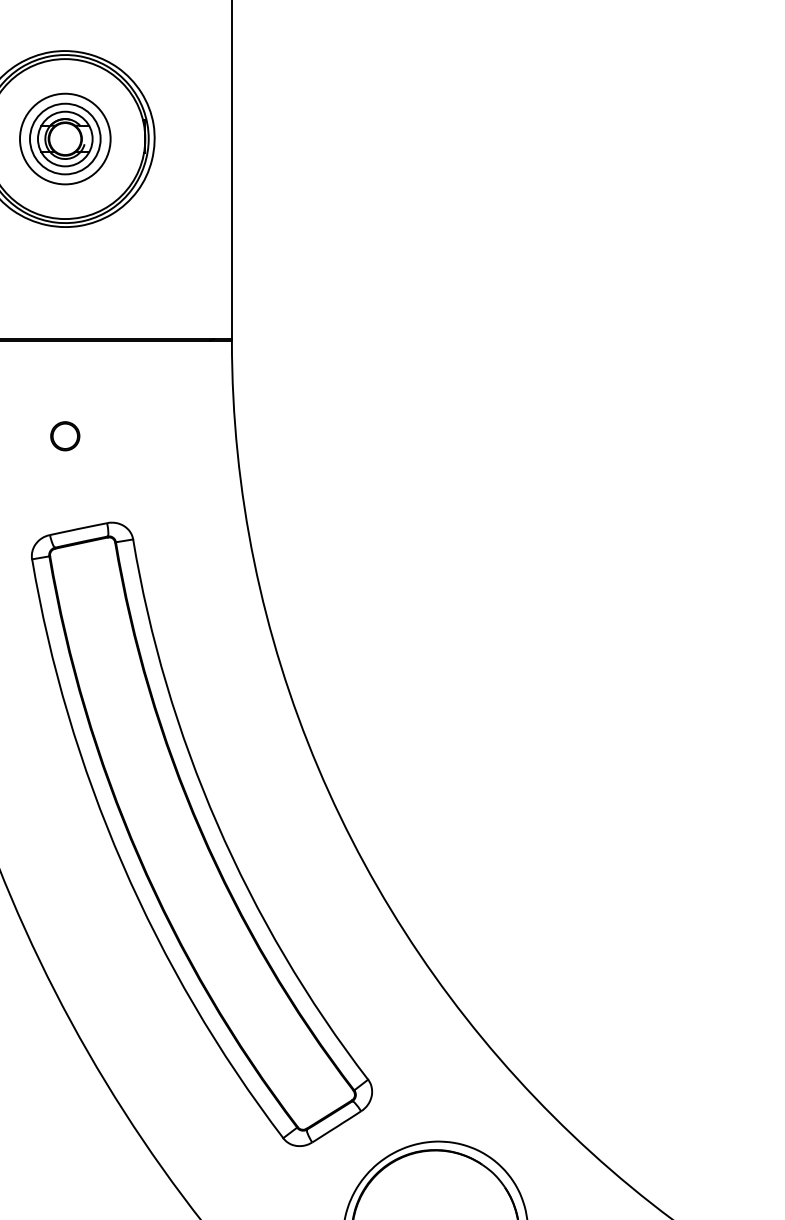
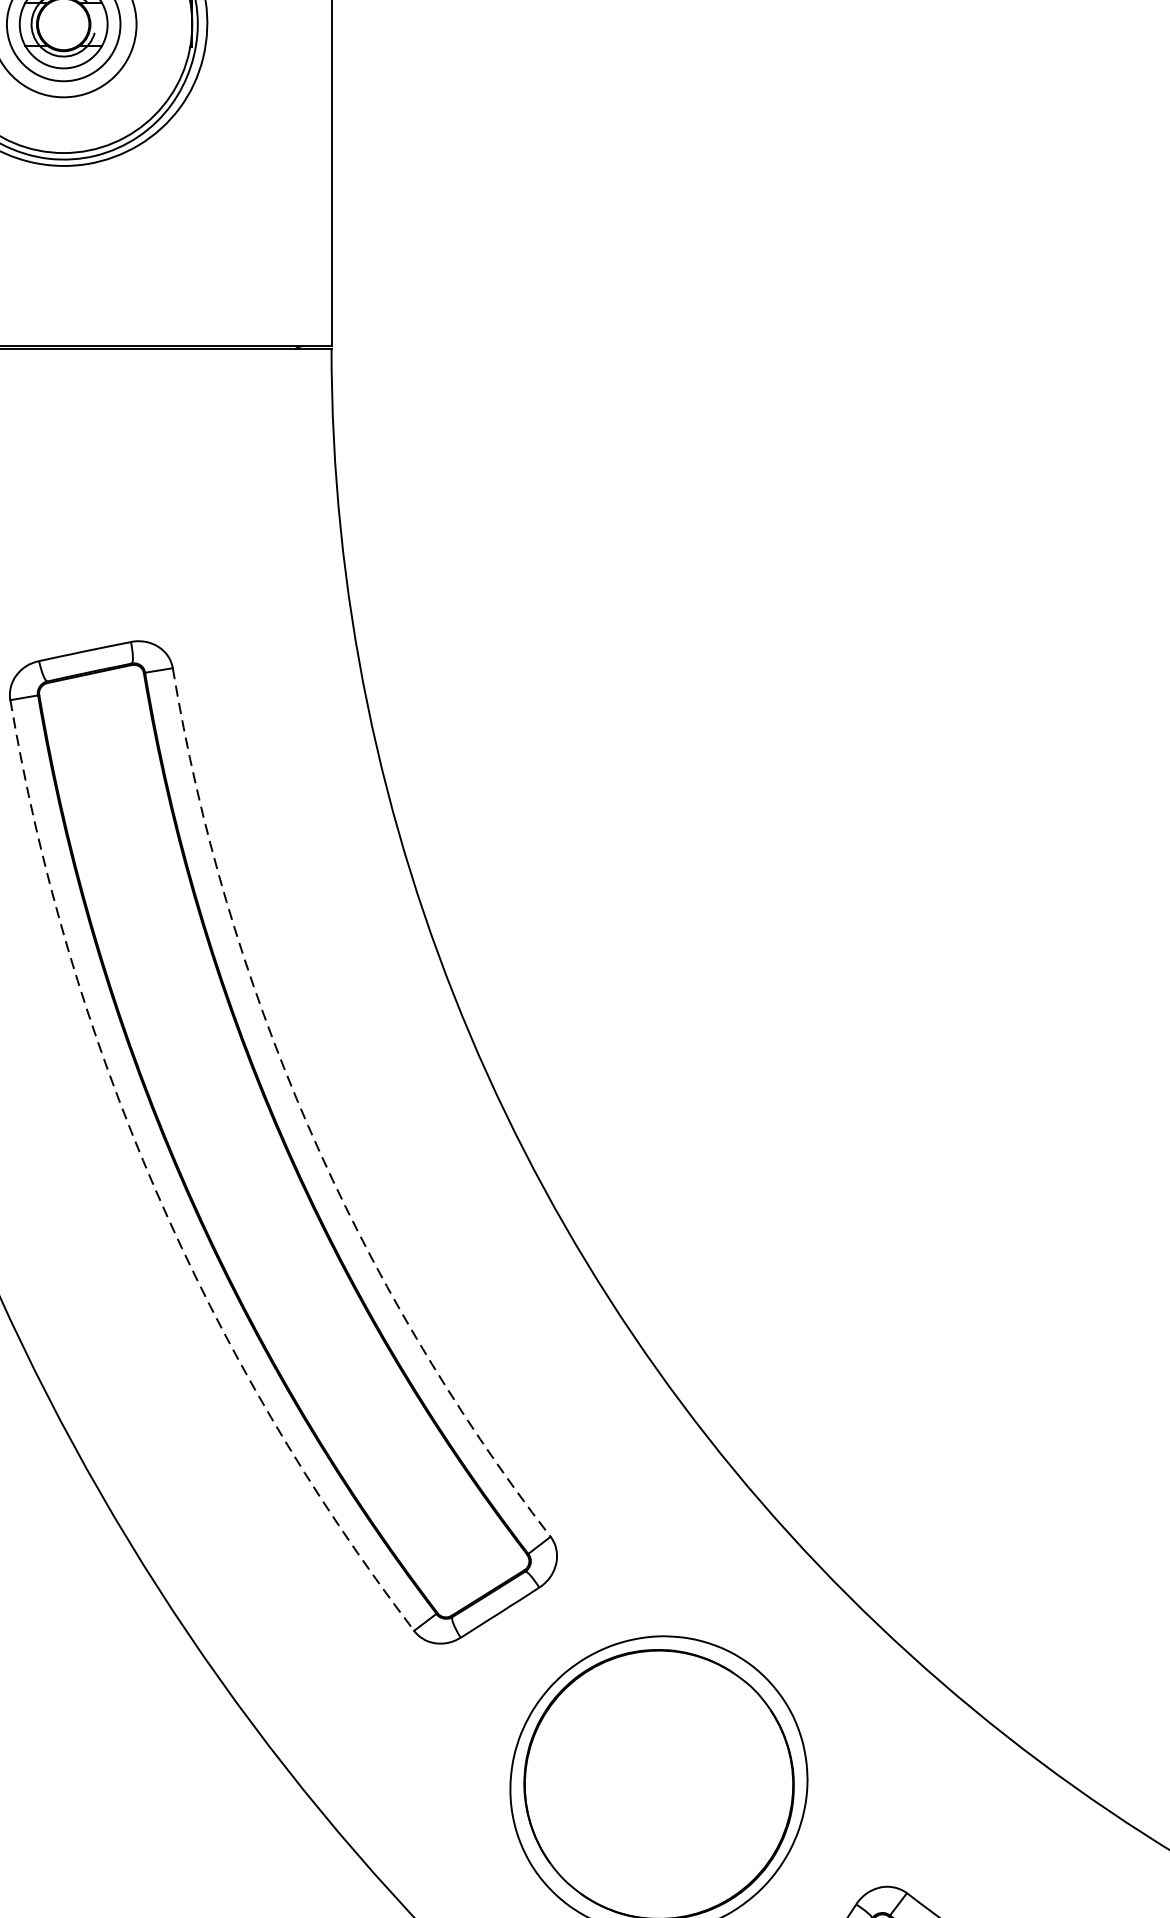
part: (65, 436) -> (63, 502), removed
arc: (217, 824) -> (308, 1126), solid -> dashed
arc: (122, 864) -> (155, 1190), solid -> dashed

